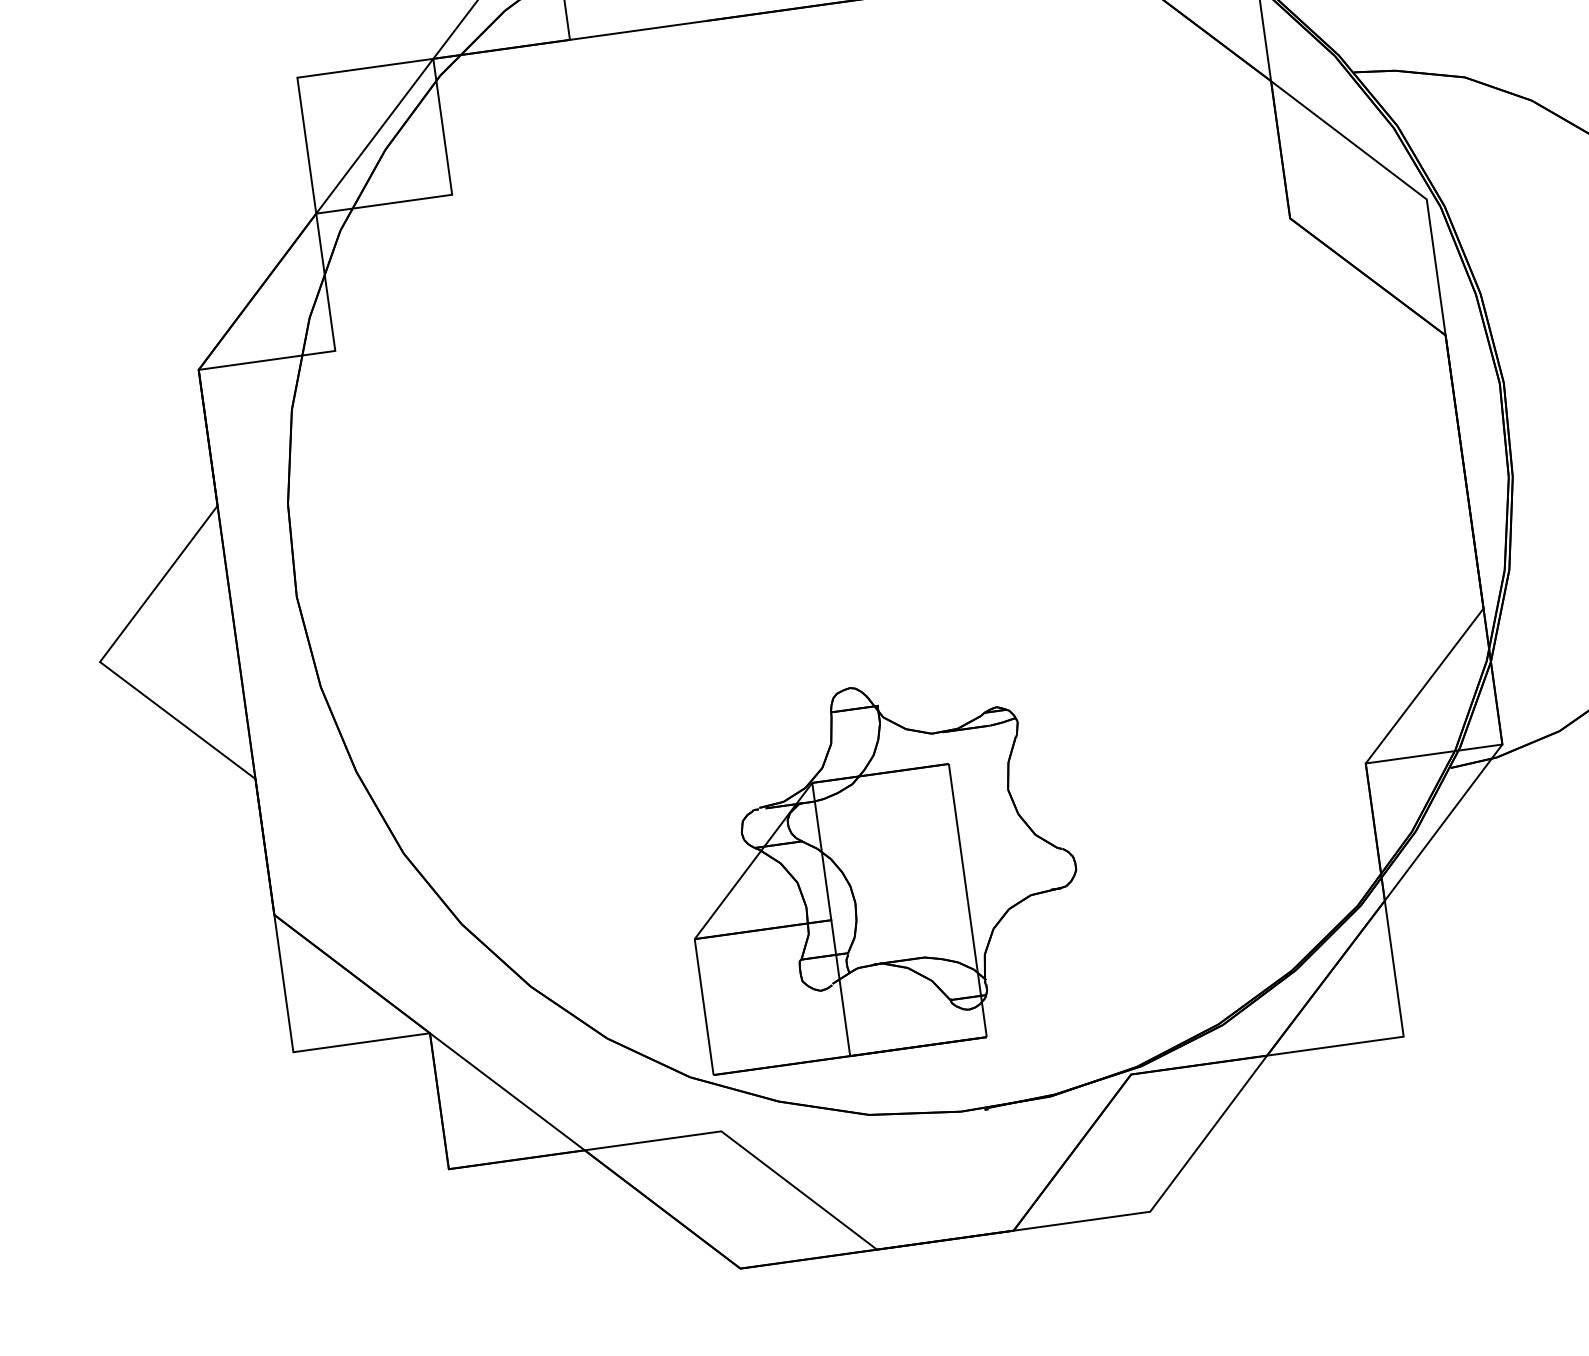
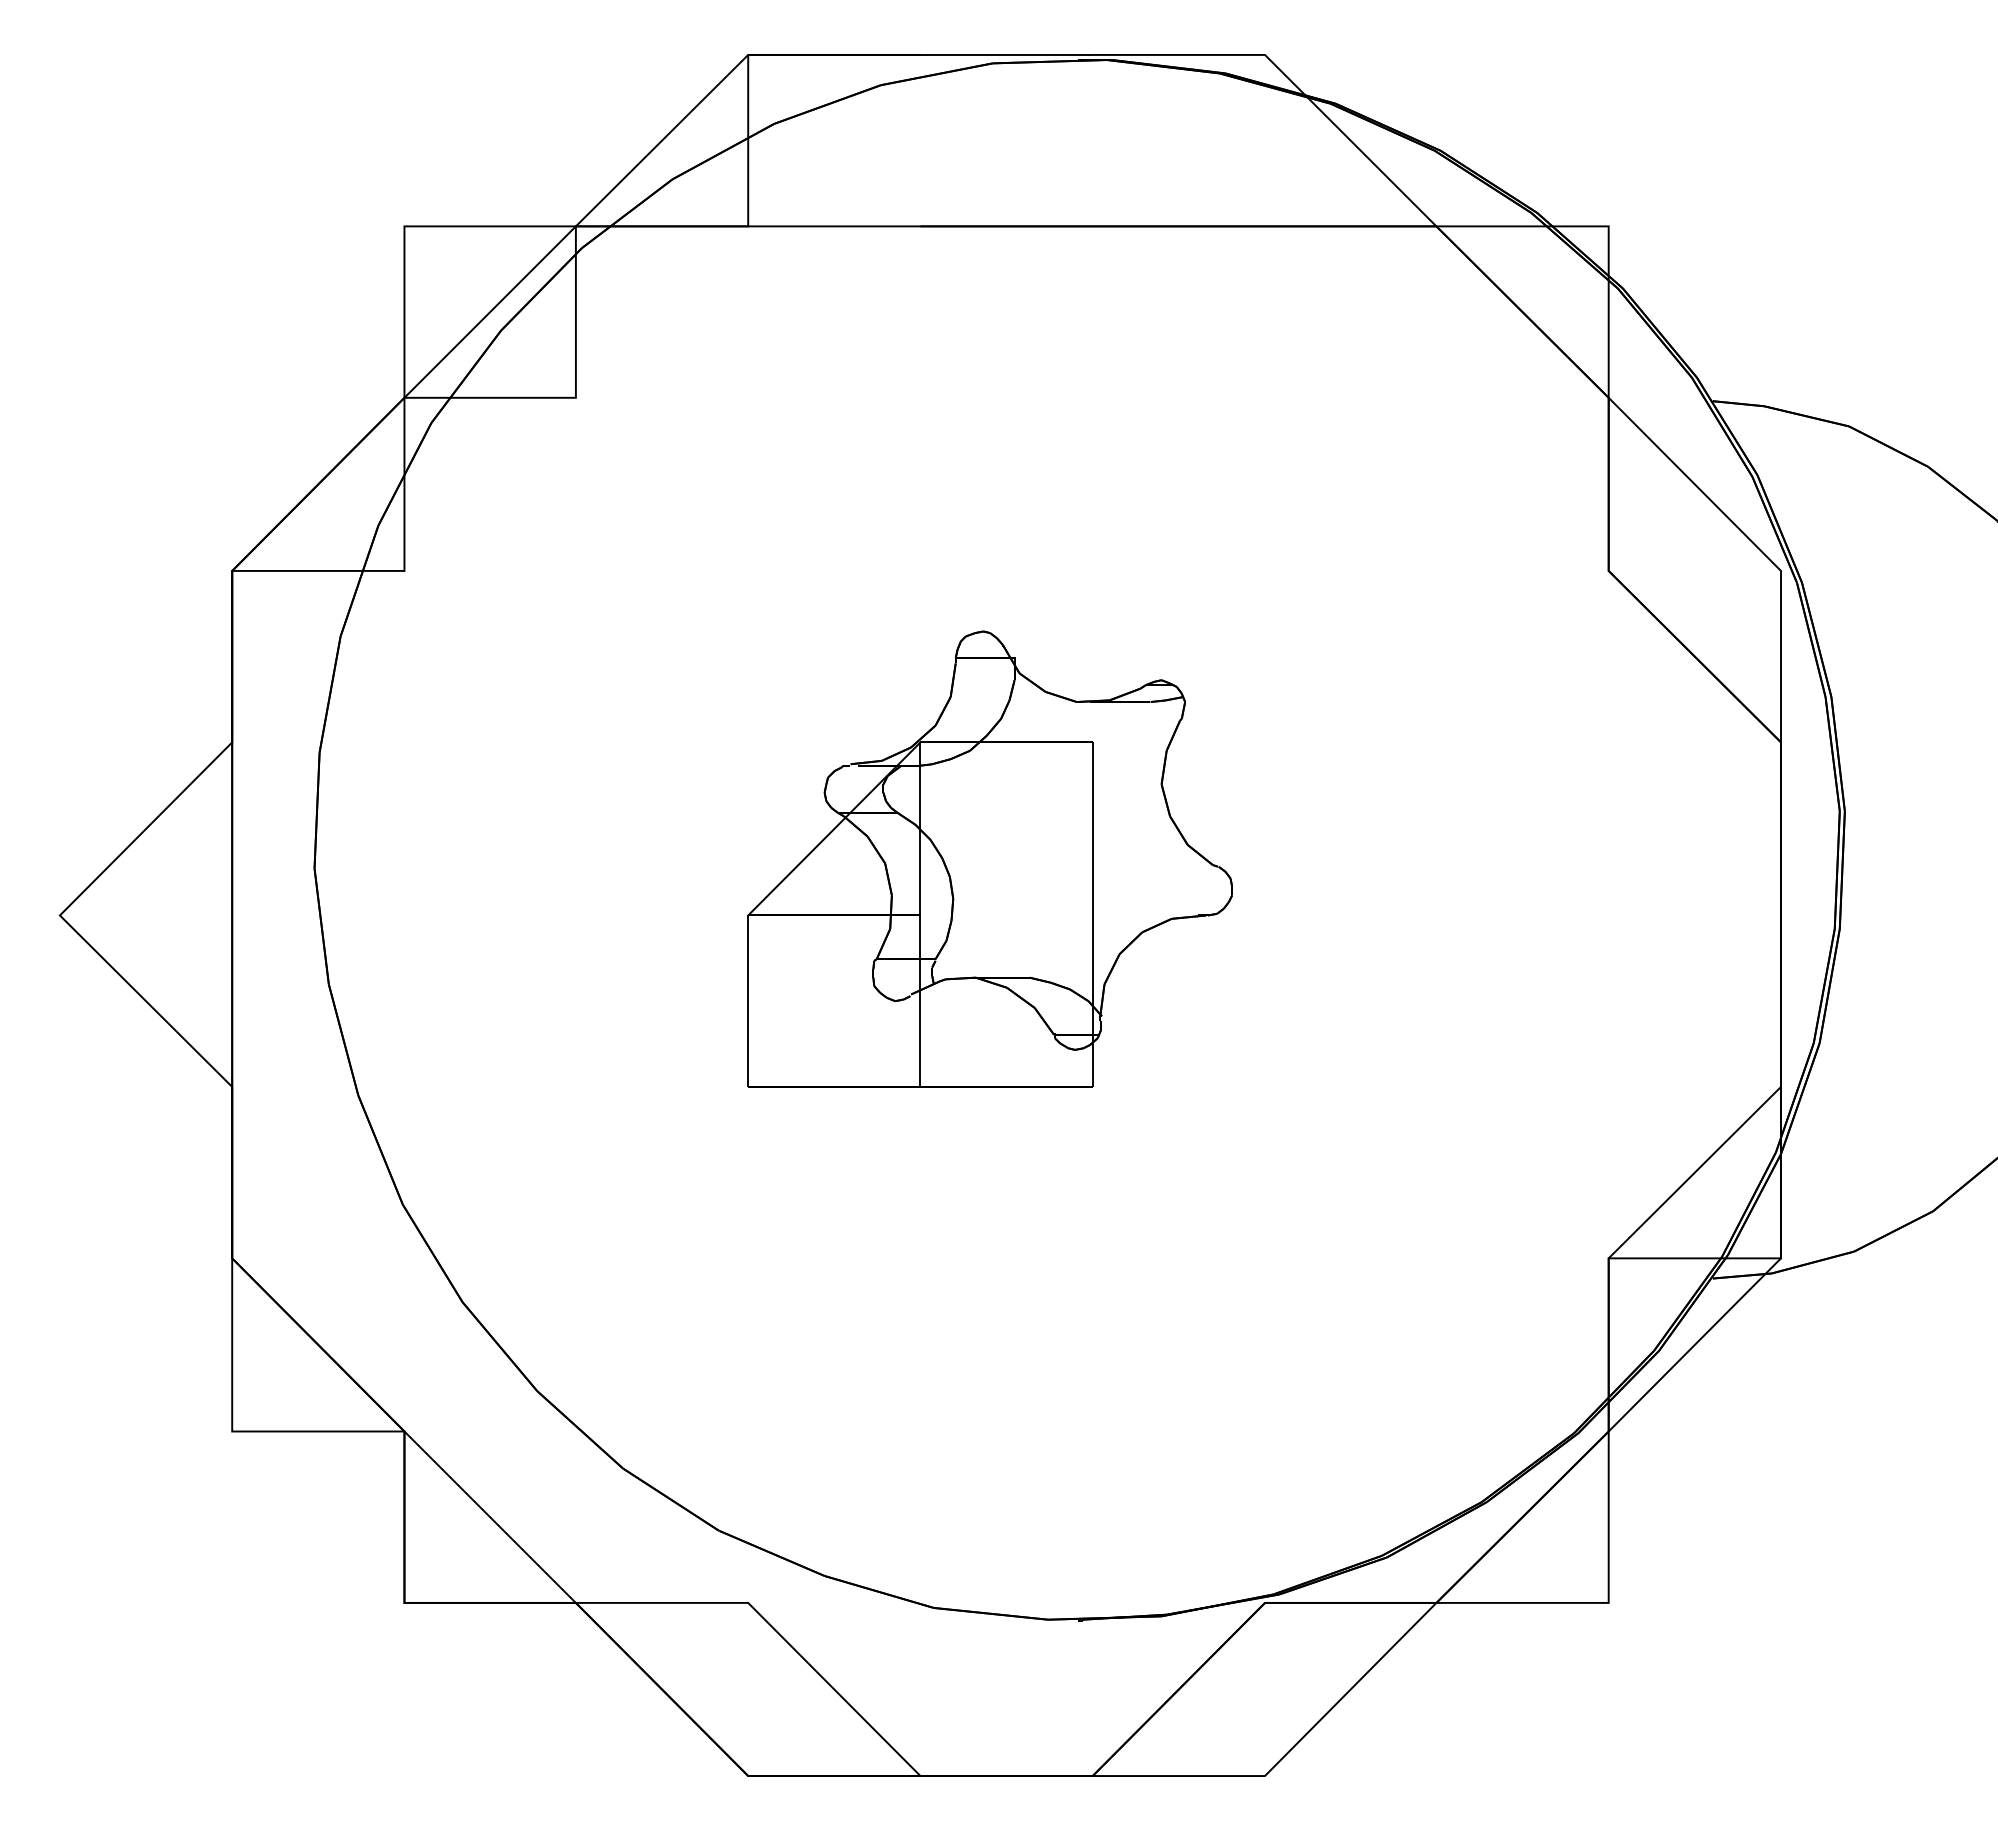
part: (880, 867) -> (990, 858), moved

